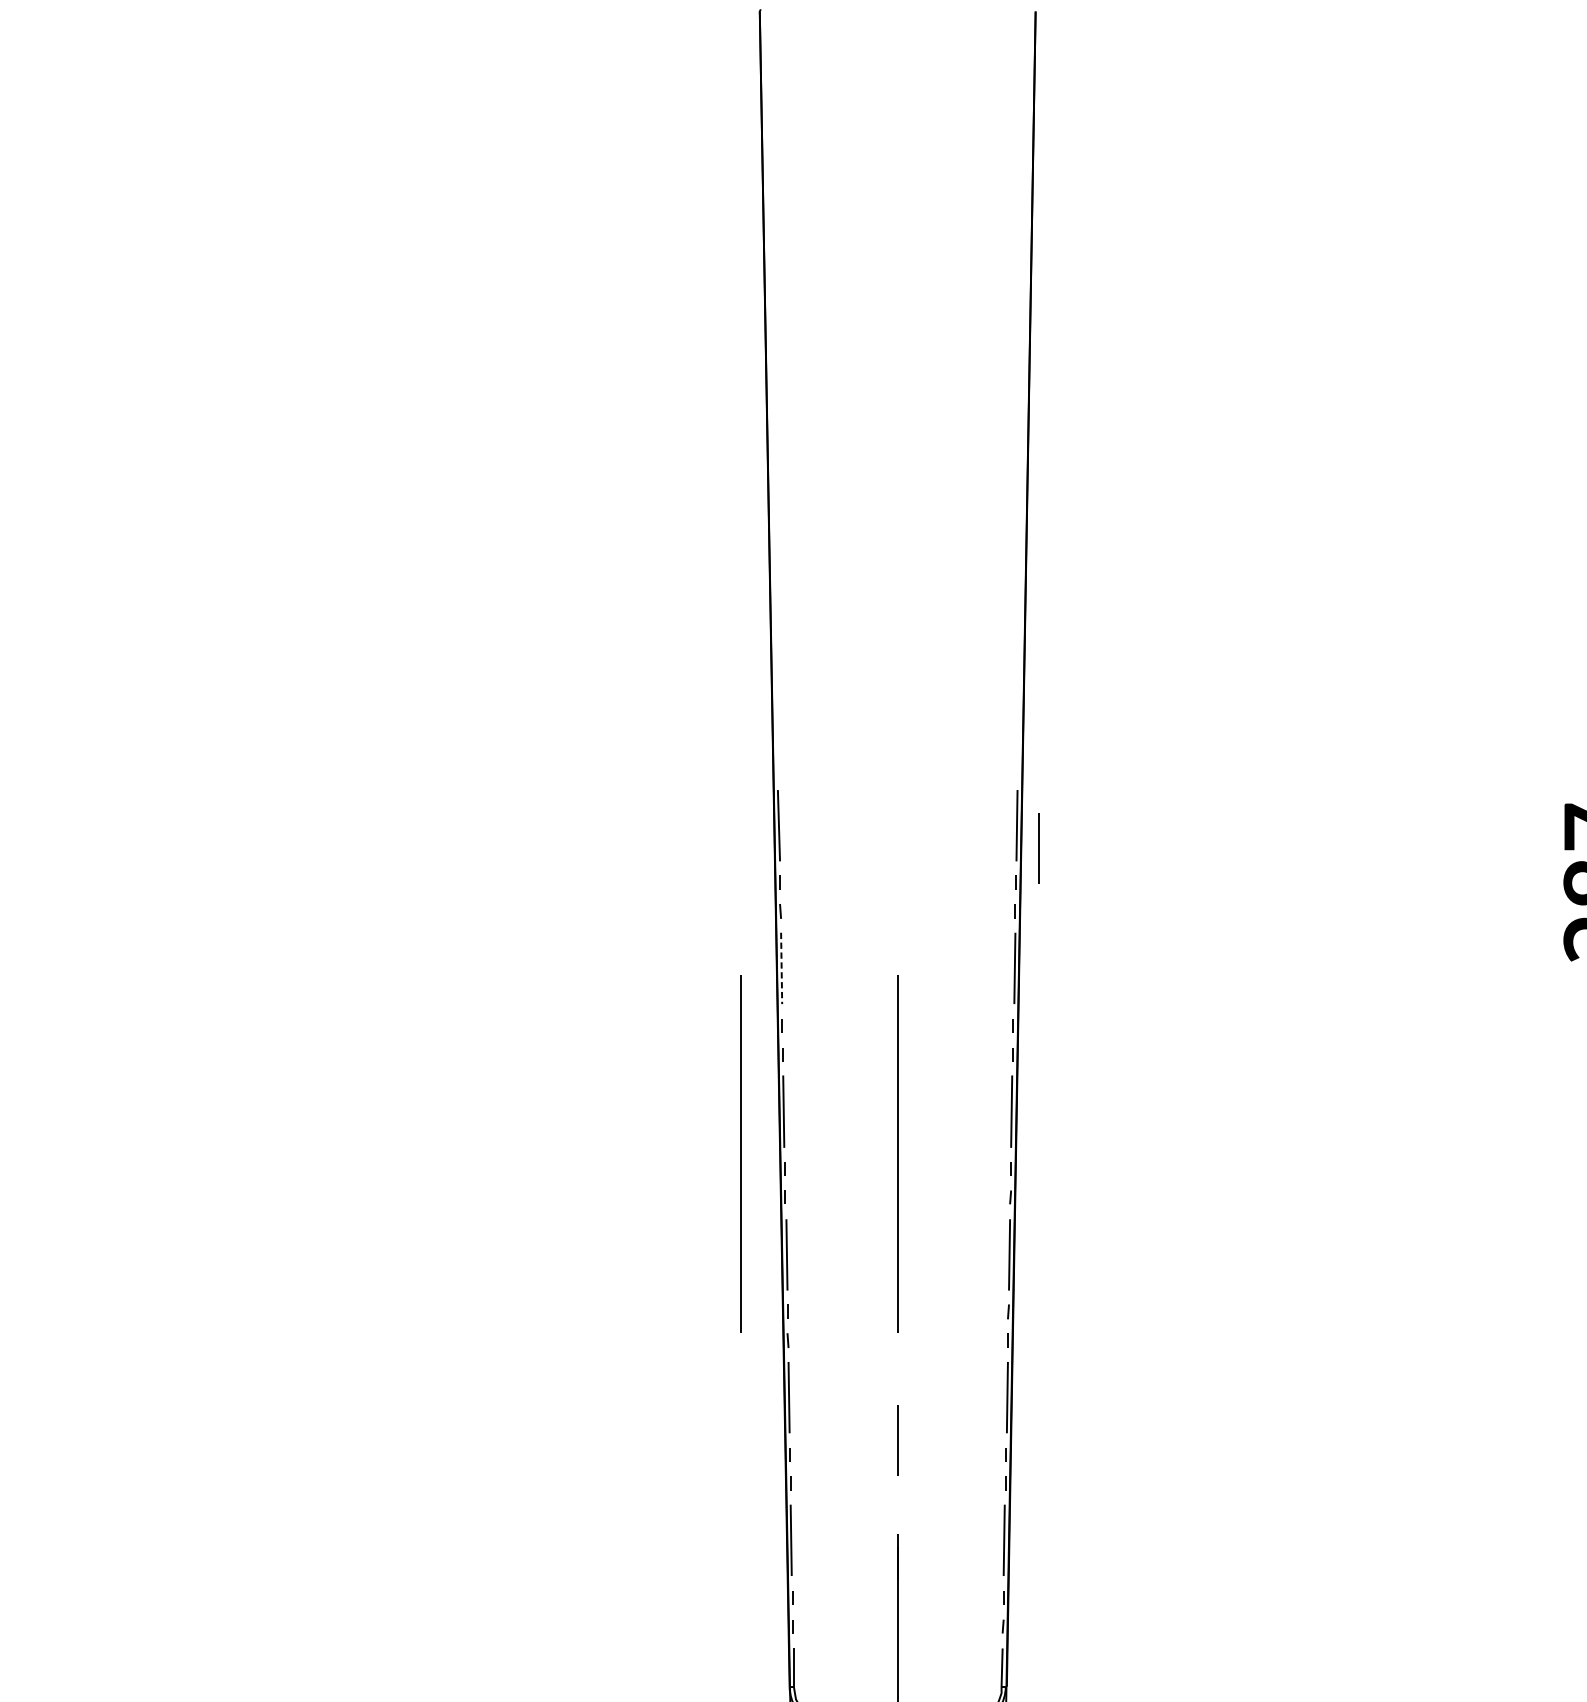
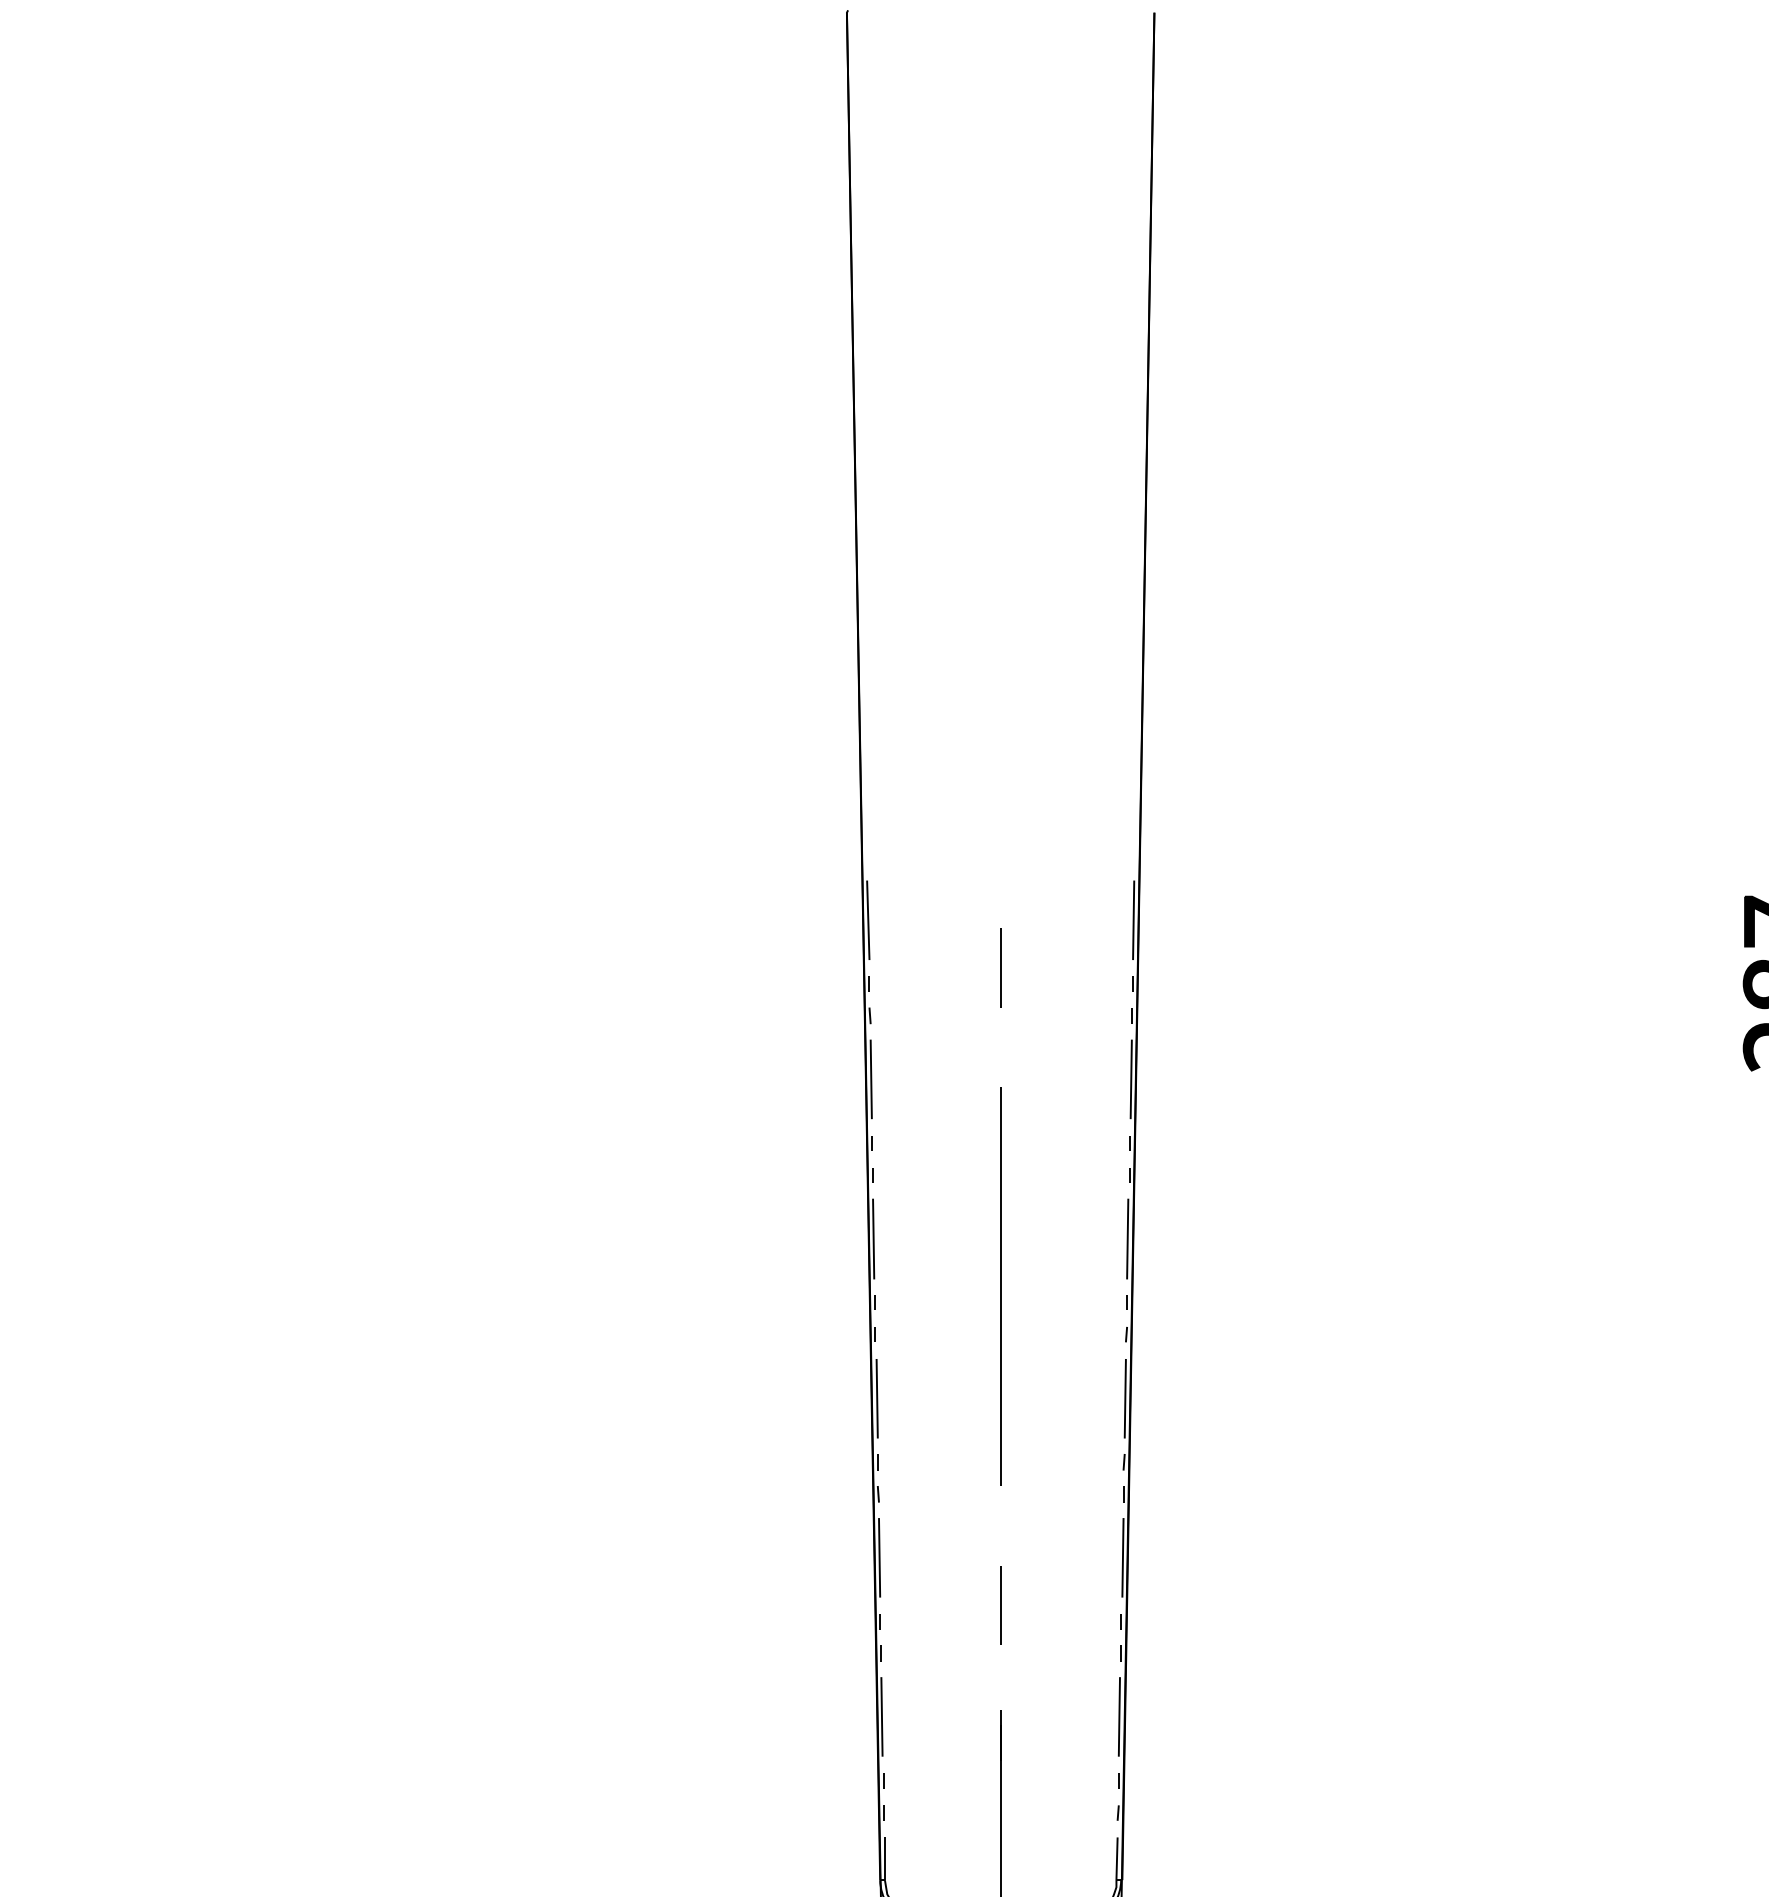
line: (1038, 848) -> (1000, 967), moved
line: (781, 968) -> (871, 1079), dashed -> solid
line: (740, 1154) -> (825, 1286), removed

